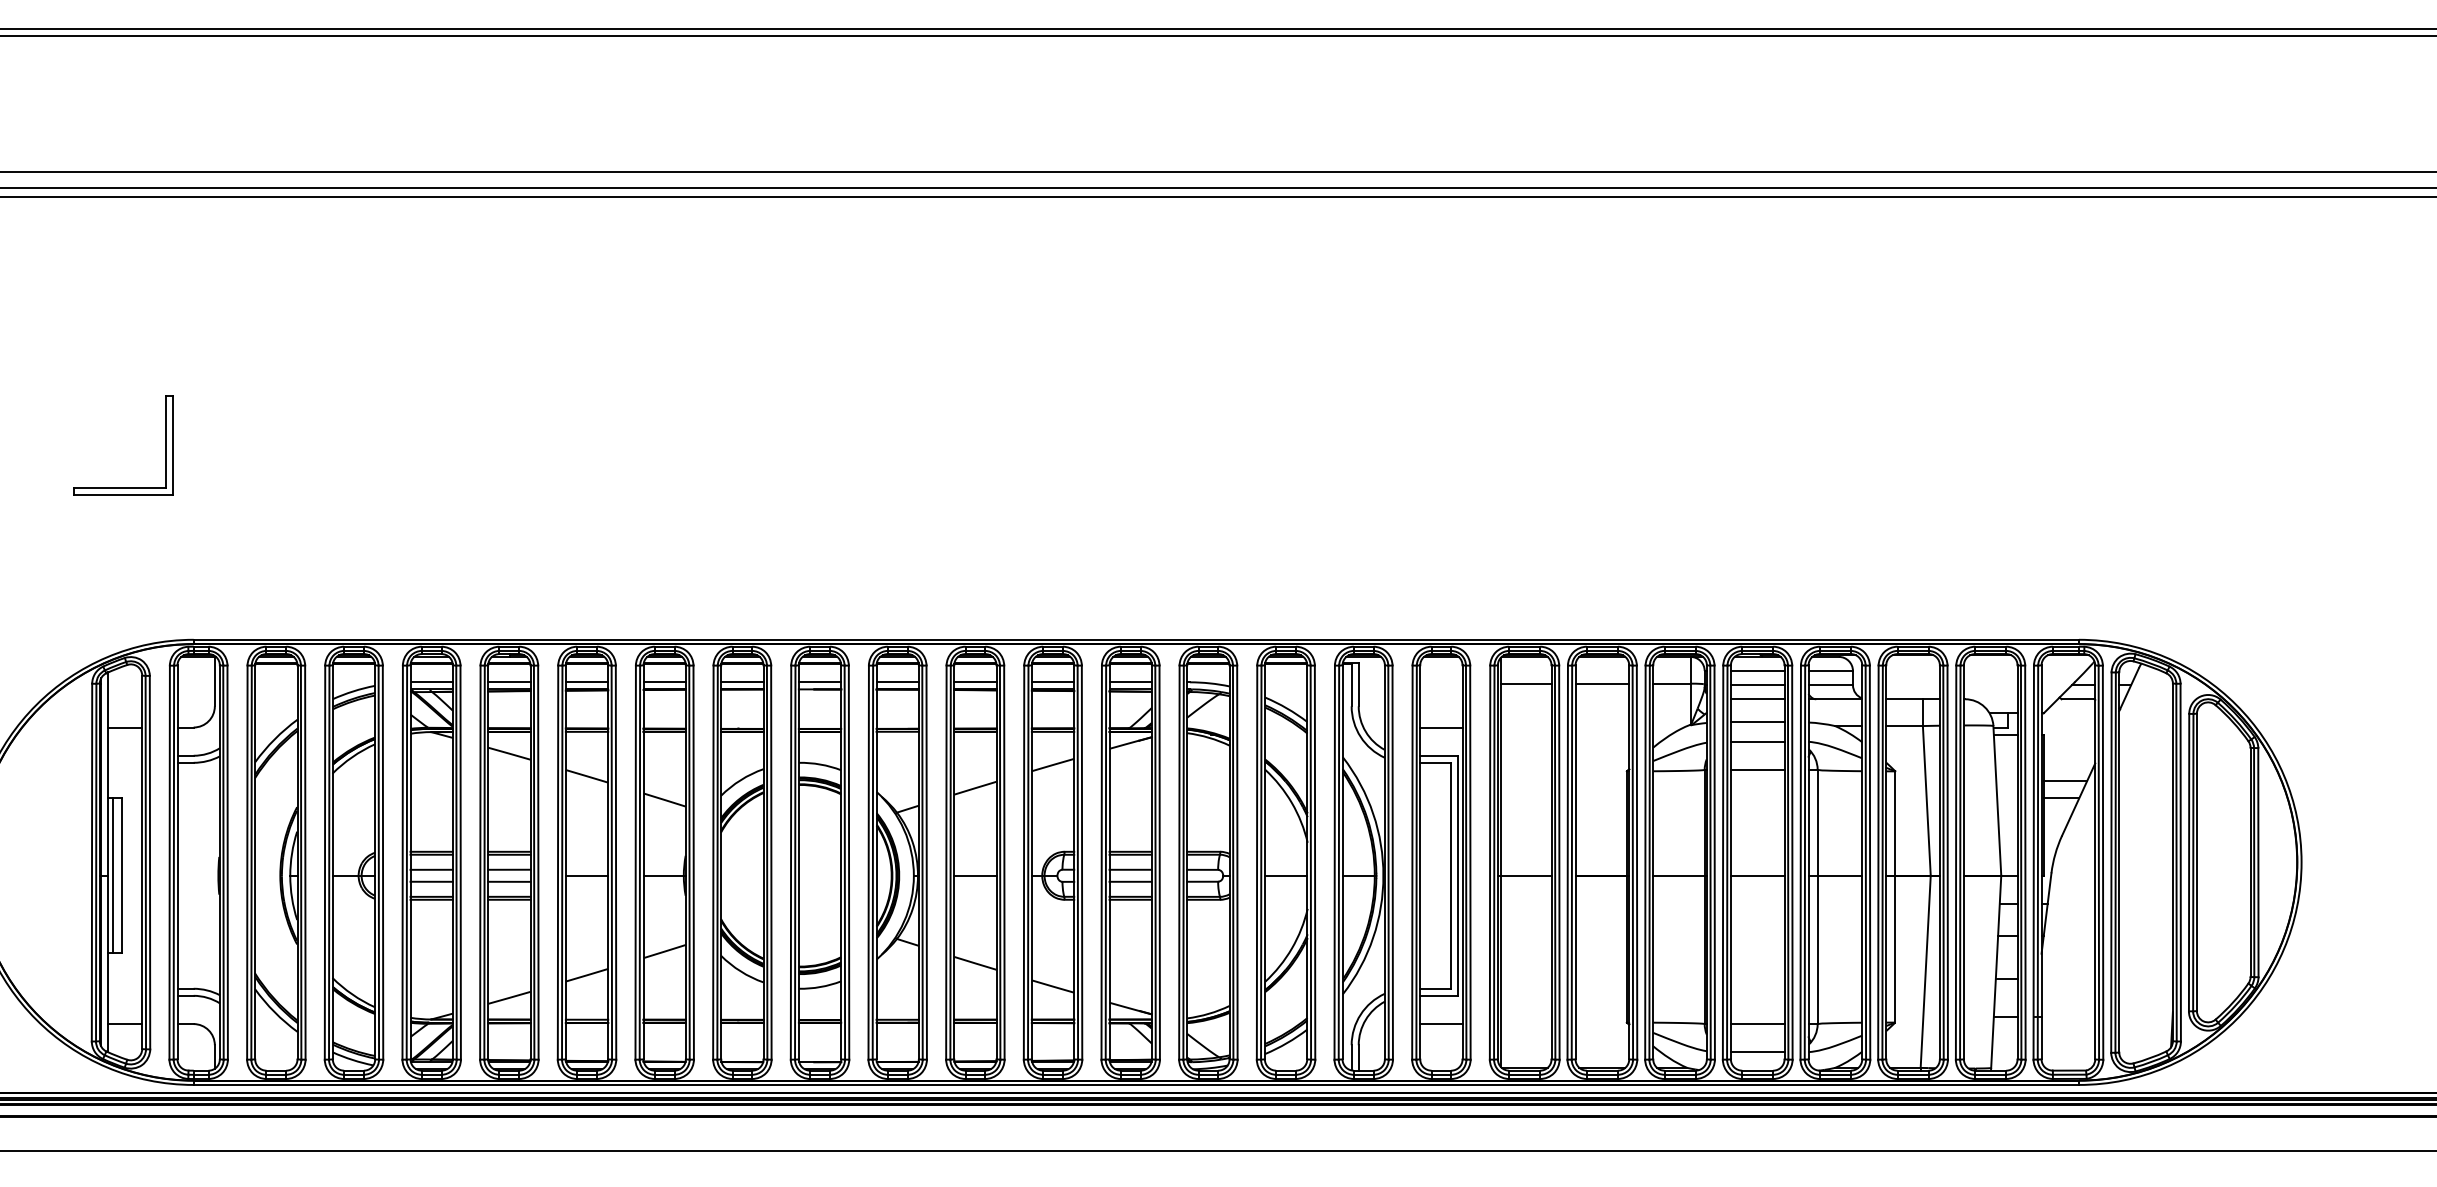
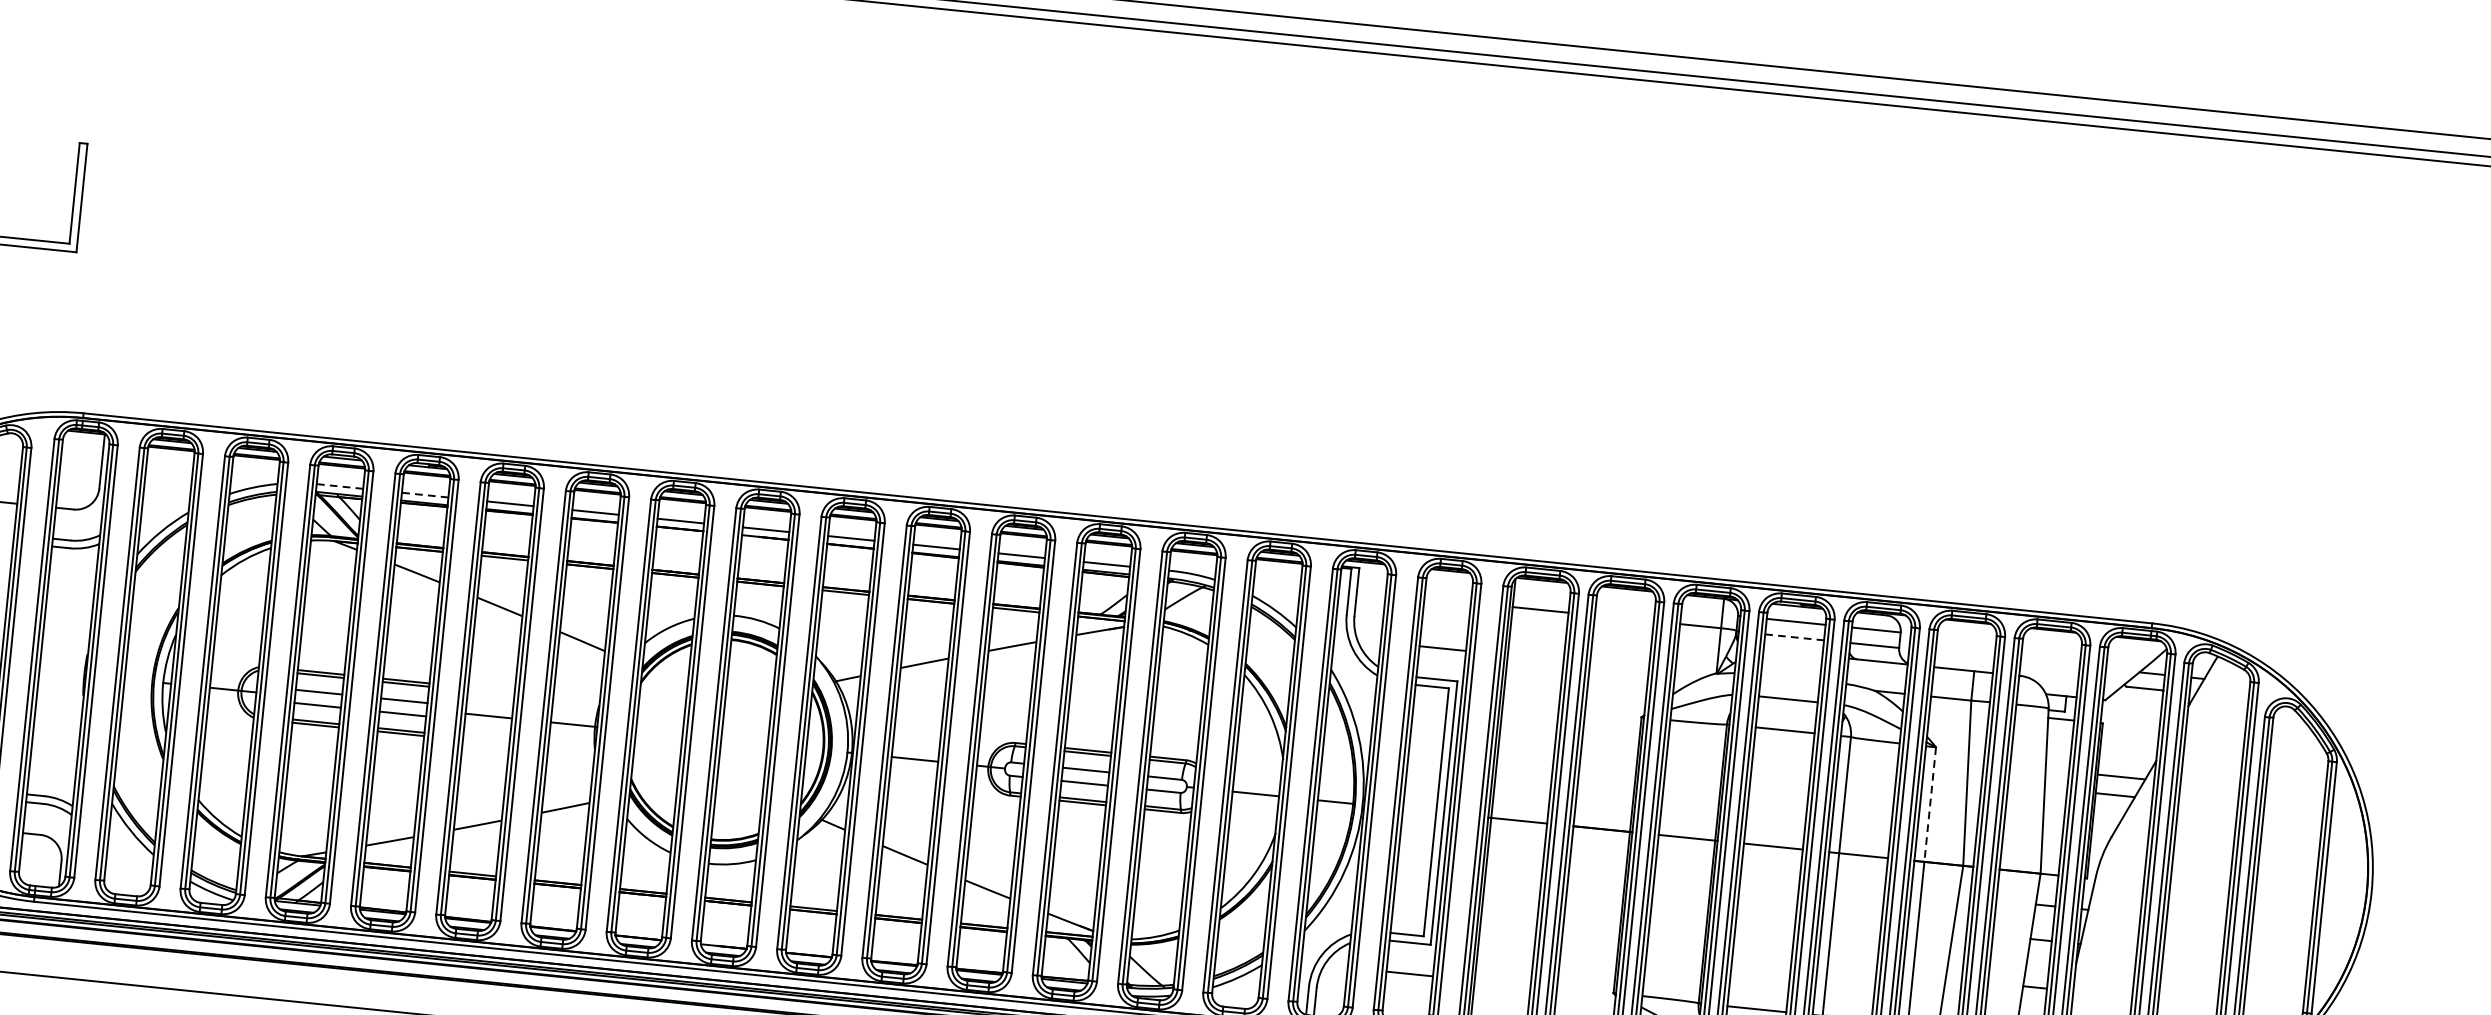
line: (432, 682) -> (340, 486), solid -> dashed
line: (508, 682) -> (424, 495), solid -> dashed
line: (1602, 683) -> (1624, 618), removed
line: (1757, 685) -> (1794, 637), solid -> dashed
line: (1757, 699) -> (1792, 653), removed
line: (1757, 722) -> (1790, 678), removed
line: (1895, 824) -> (1930, 805), solid -> dashed

